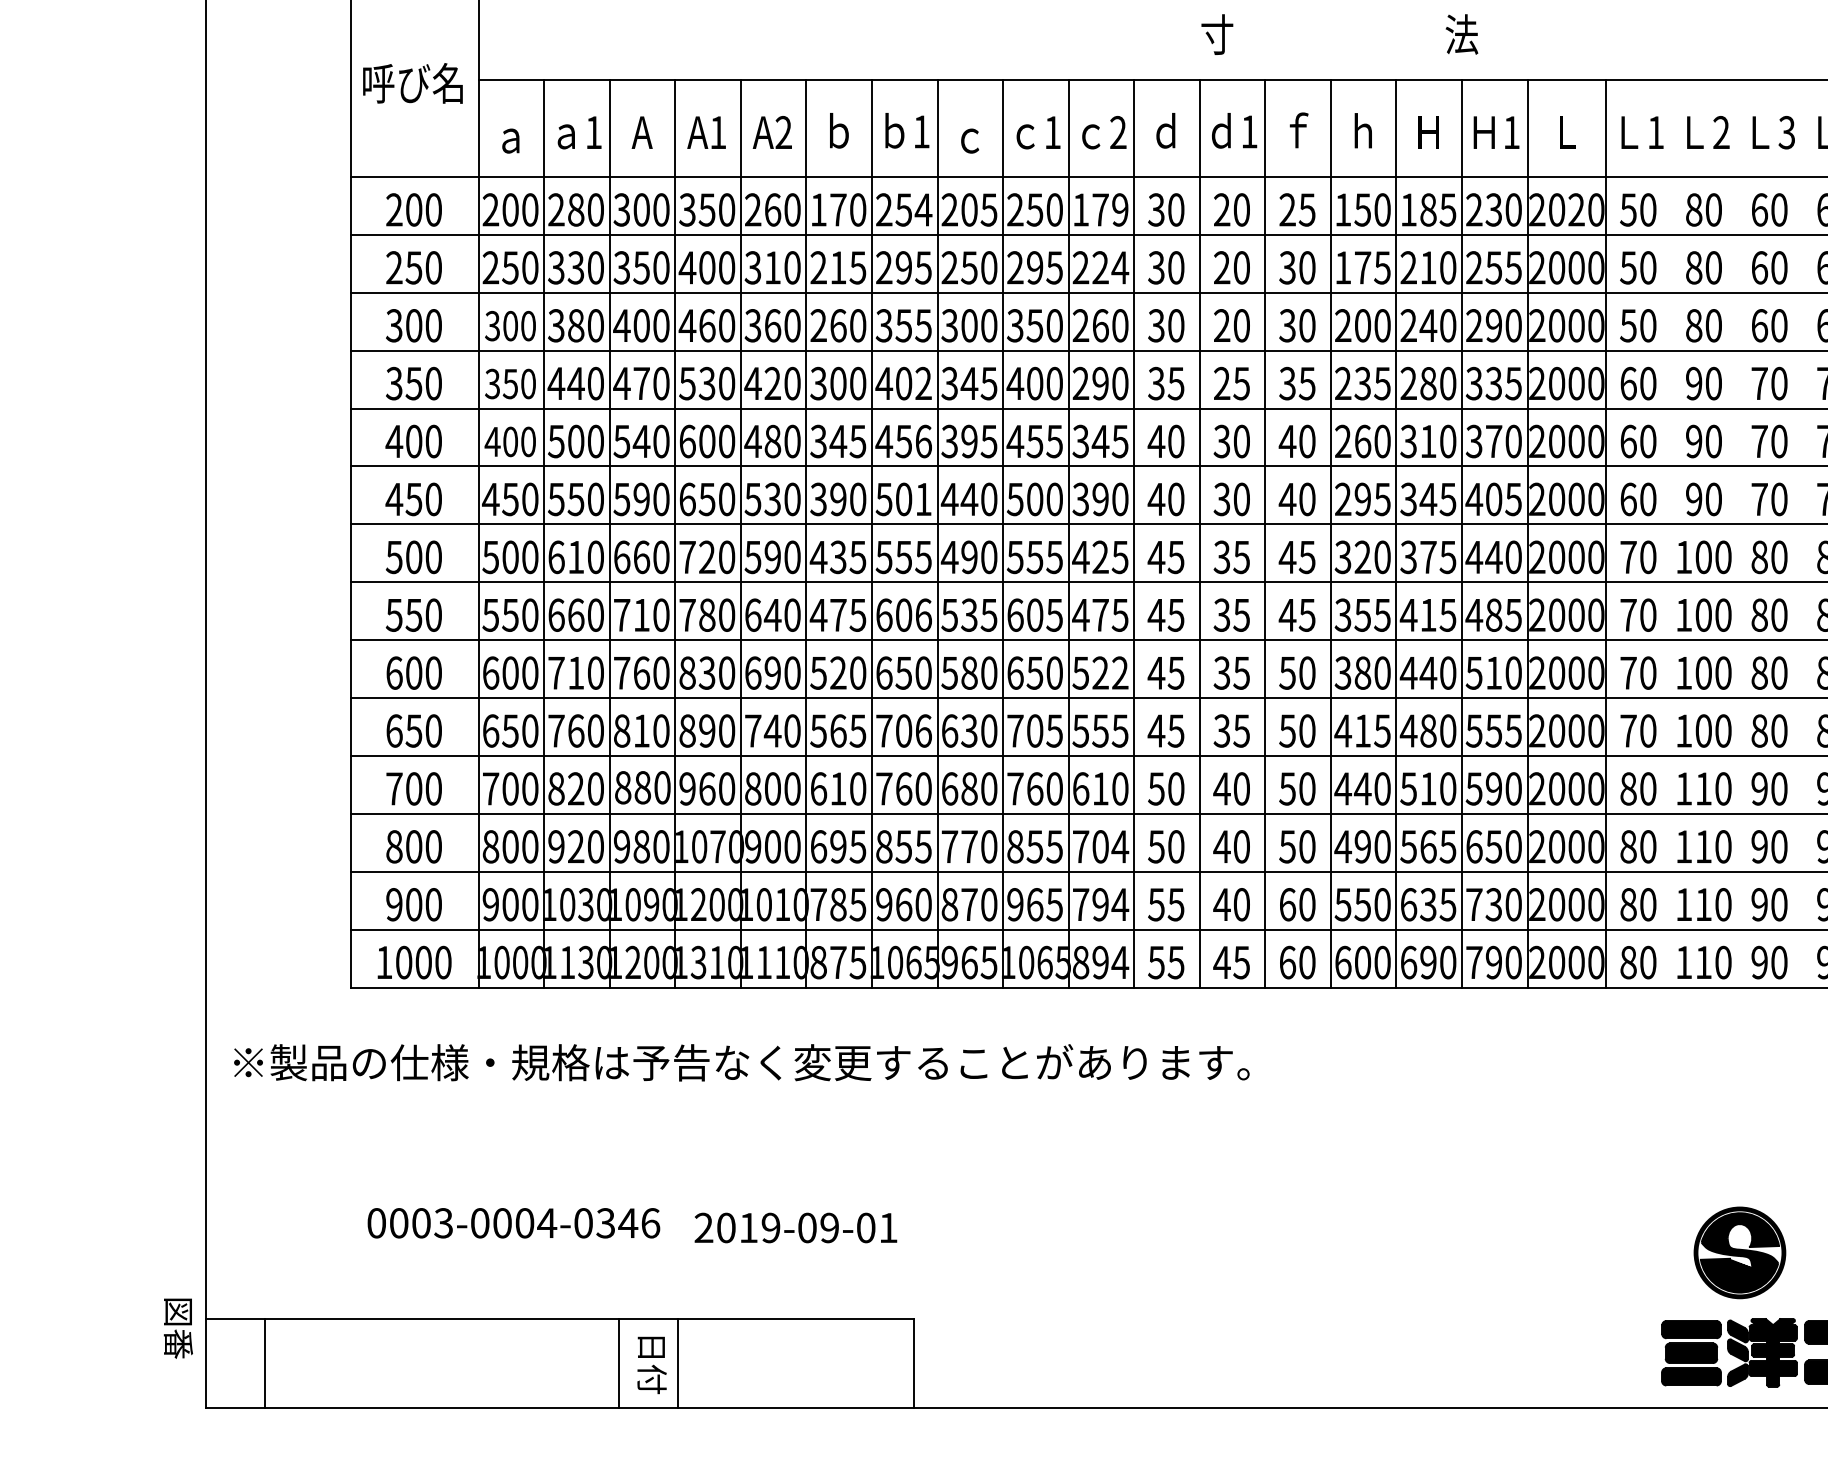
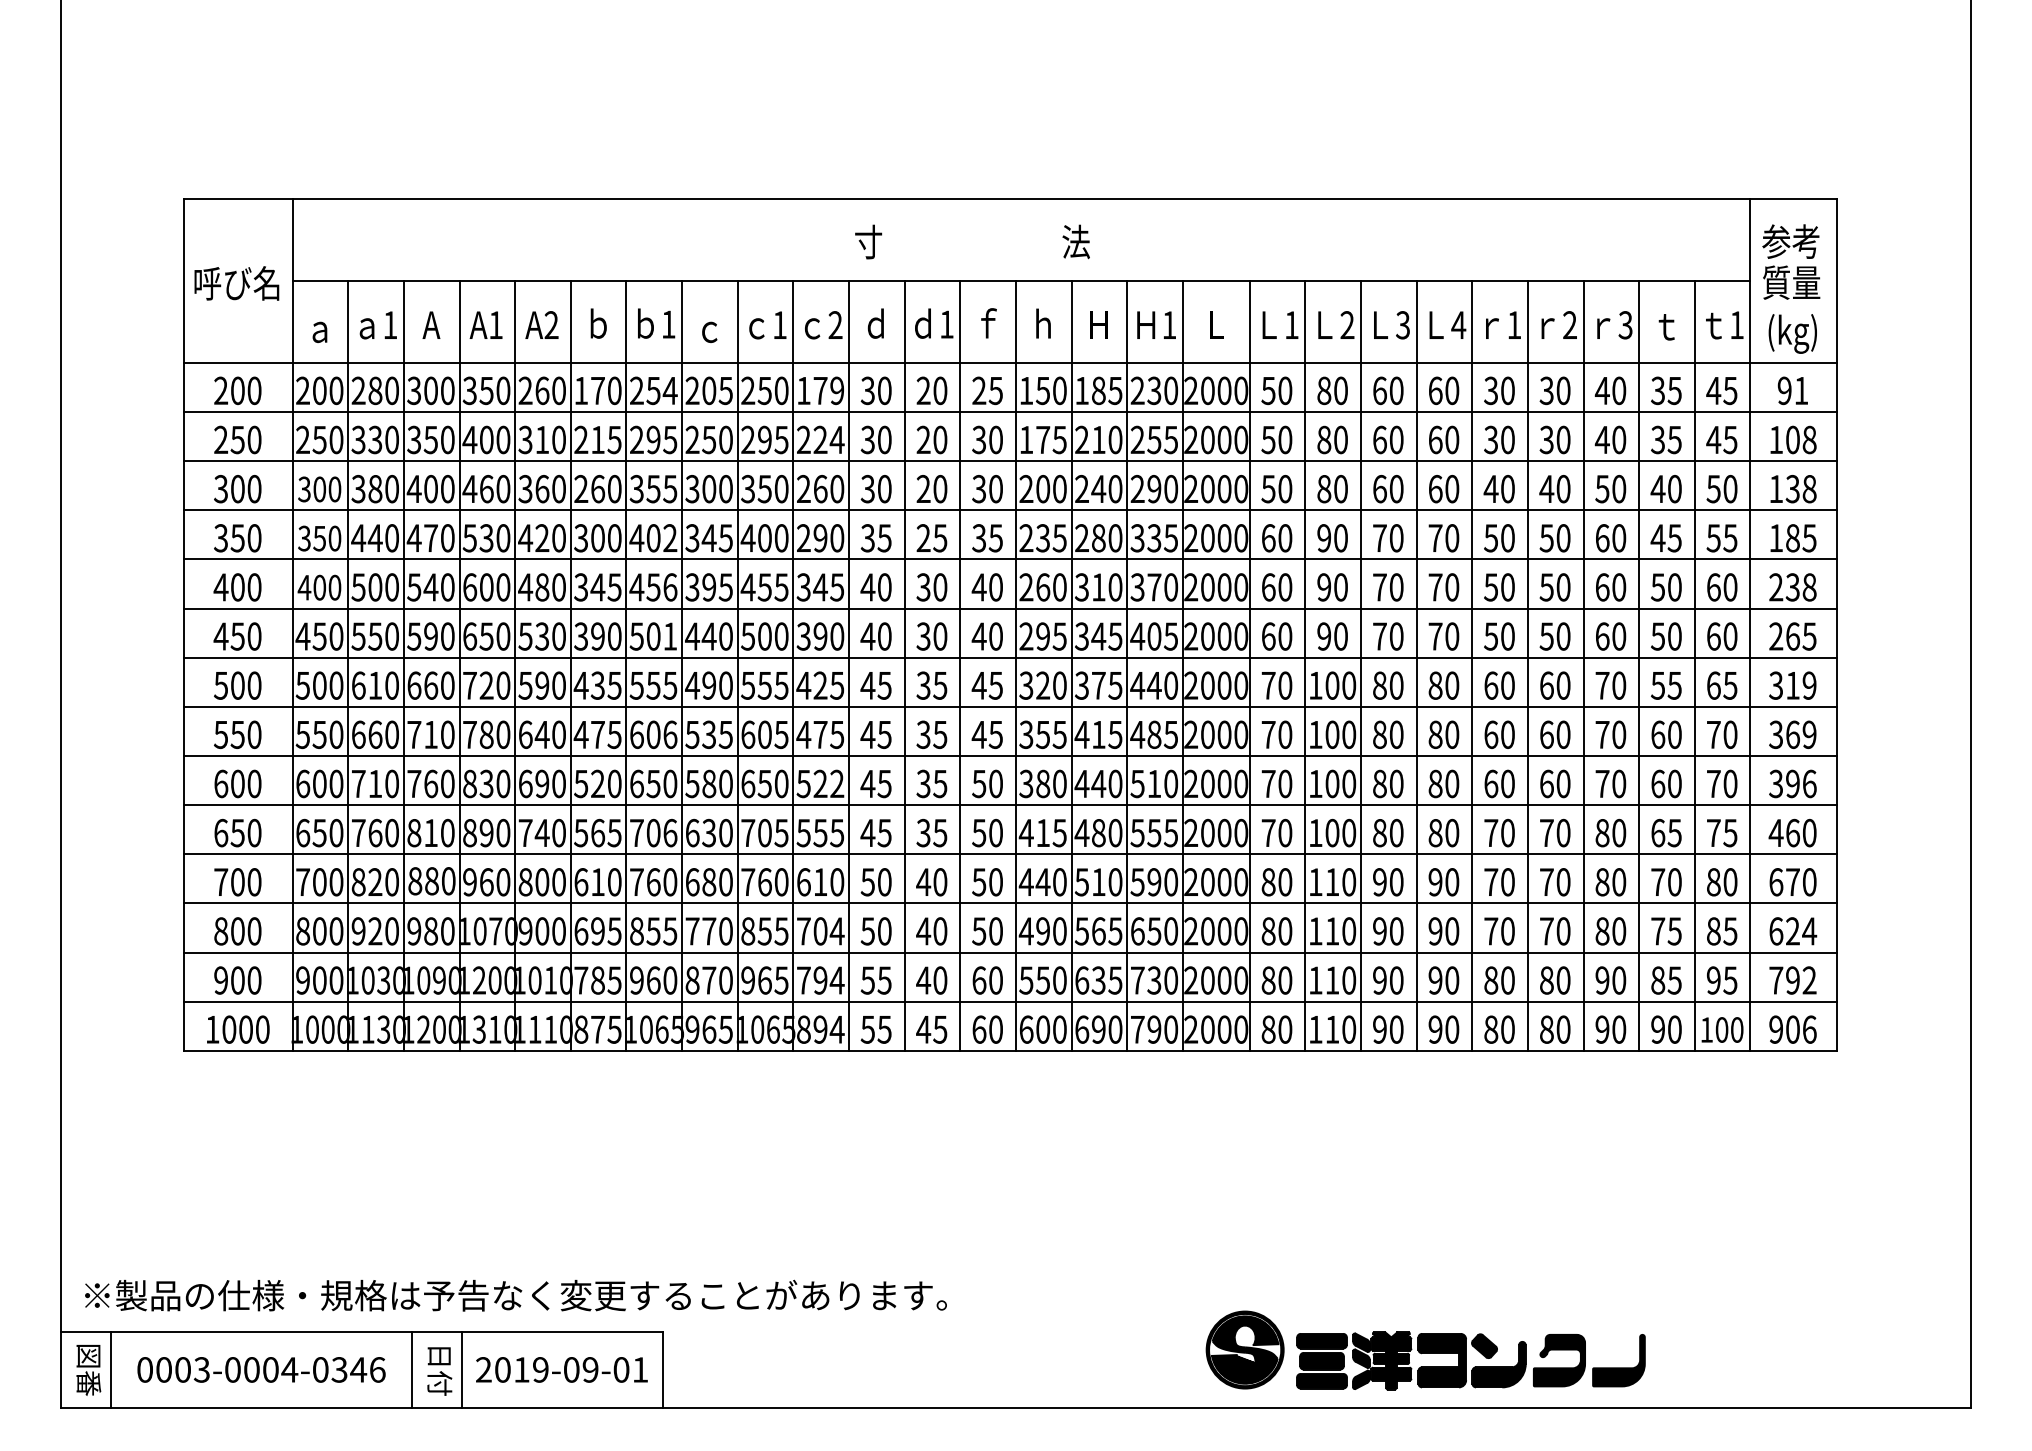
text: (1339, 33) -> (972, 241), moved
text: (1576, 209) -> (1224, 390), 2020 -> 2000
line: (1672, 533) -> (1305, 665), added
line: (1736, 533) -> (1360, 665), added
line: (1802, 533) -> (1416, 665), added
text: (741, 1062) -> (515, 1295), moved
text: (513, 1222) -> (261, 1369), moved
text: (795, 1227) -> (561, 1369), moved
part: (1739, 1252) -> (1244, 1349), moved
text: (178, 1328) -> (88, 1370), moved

